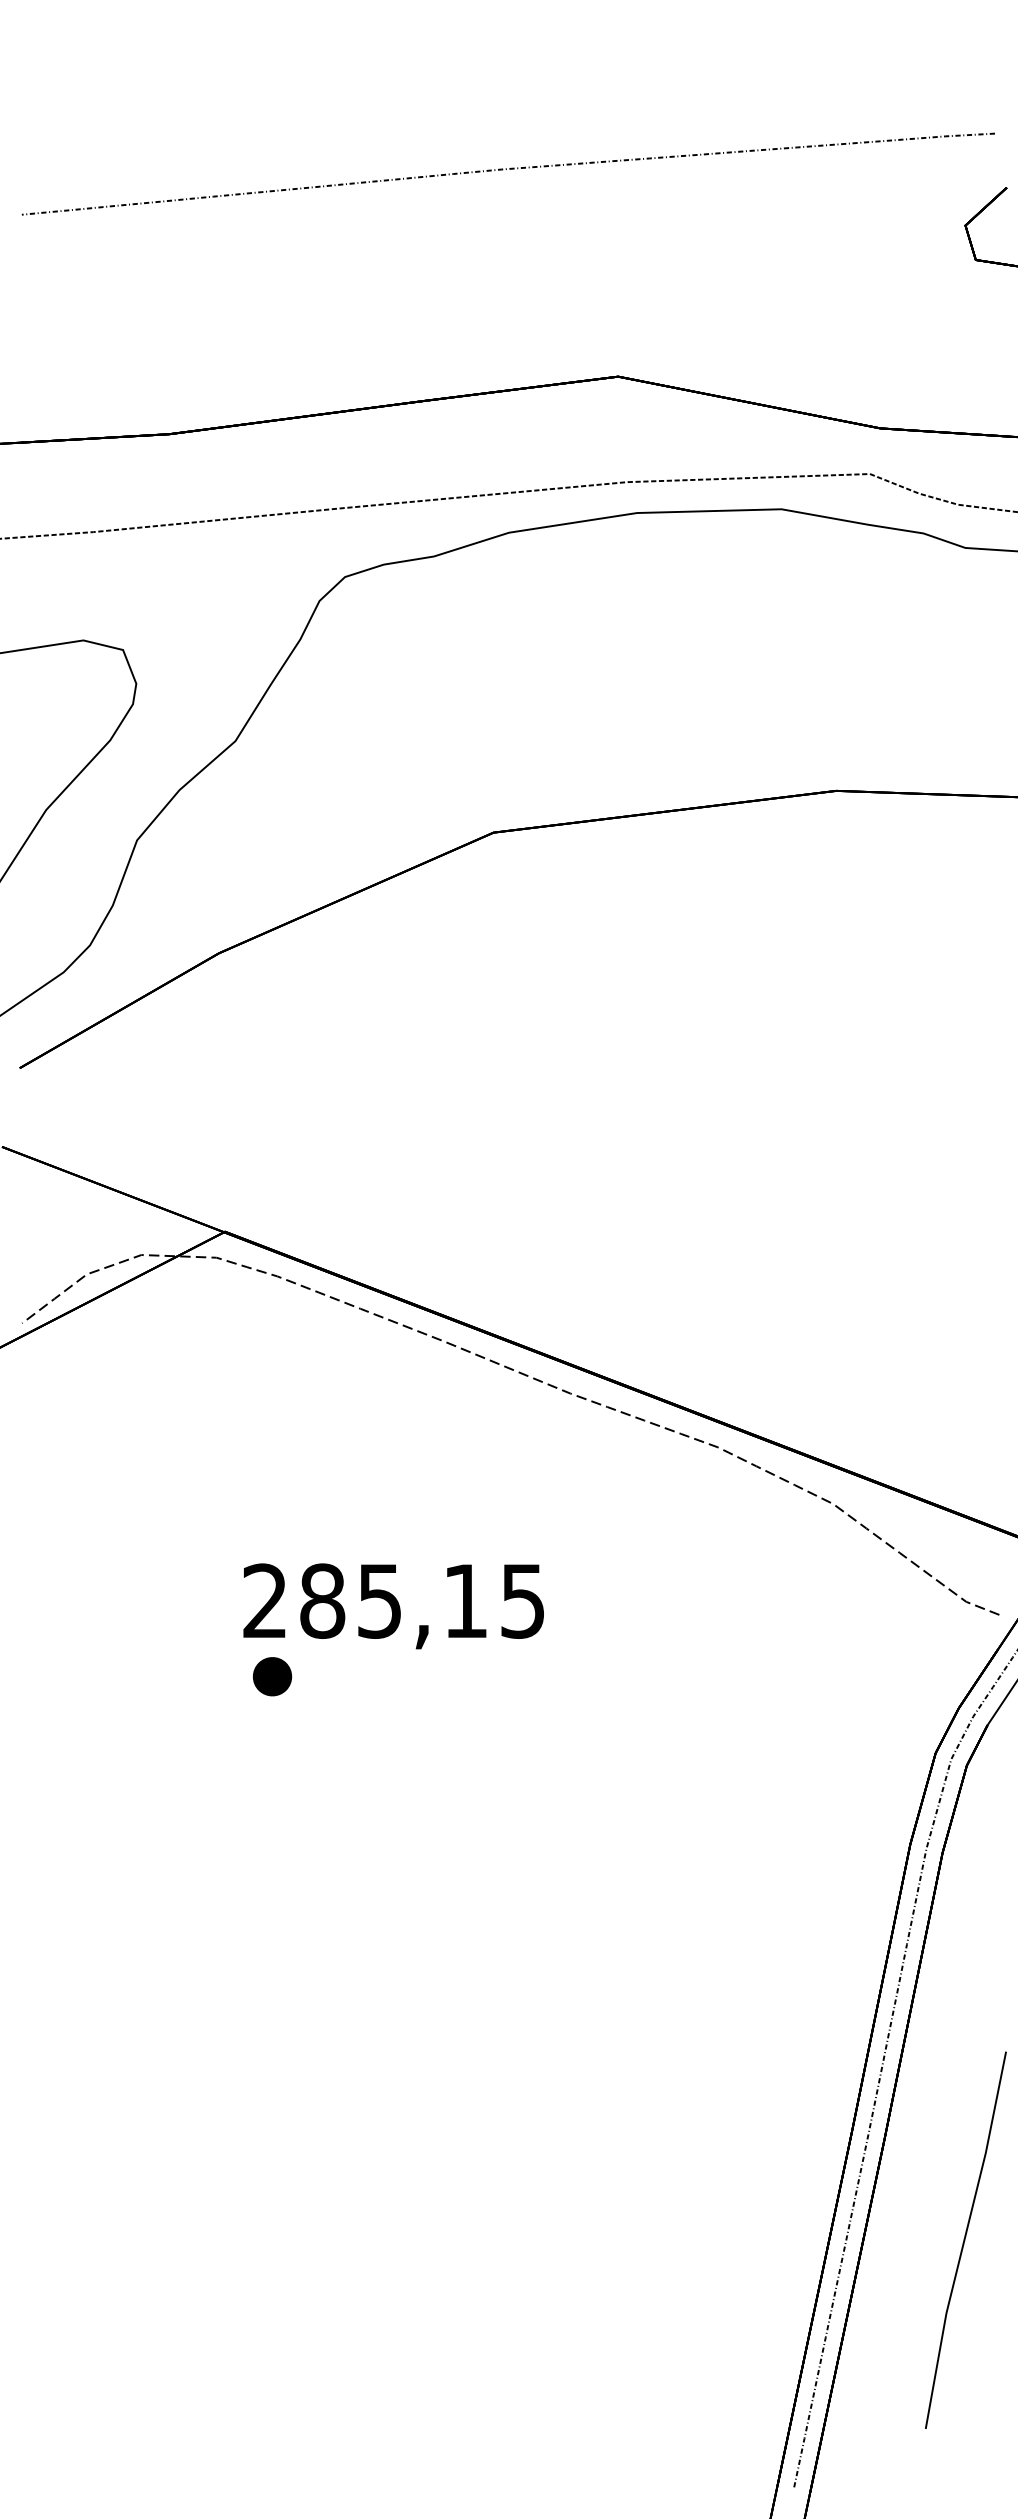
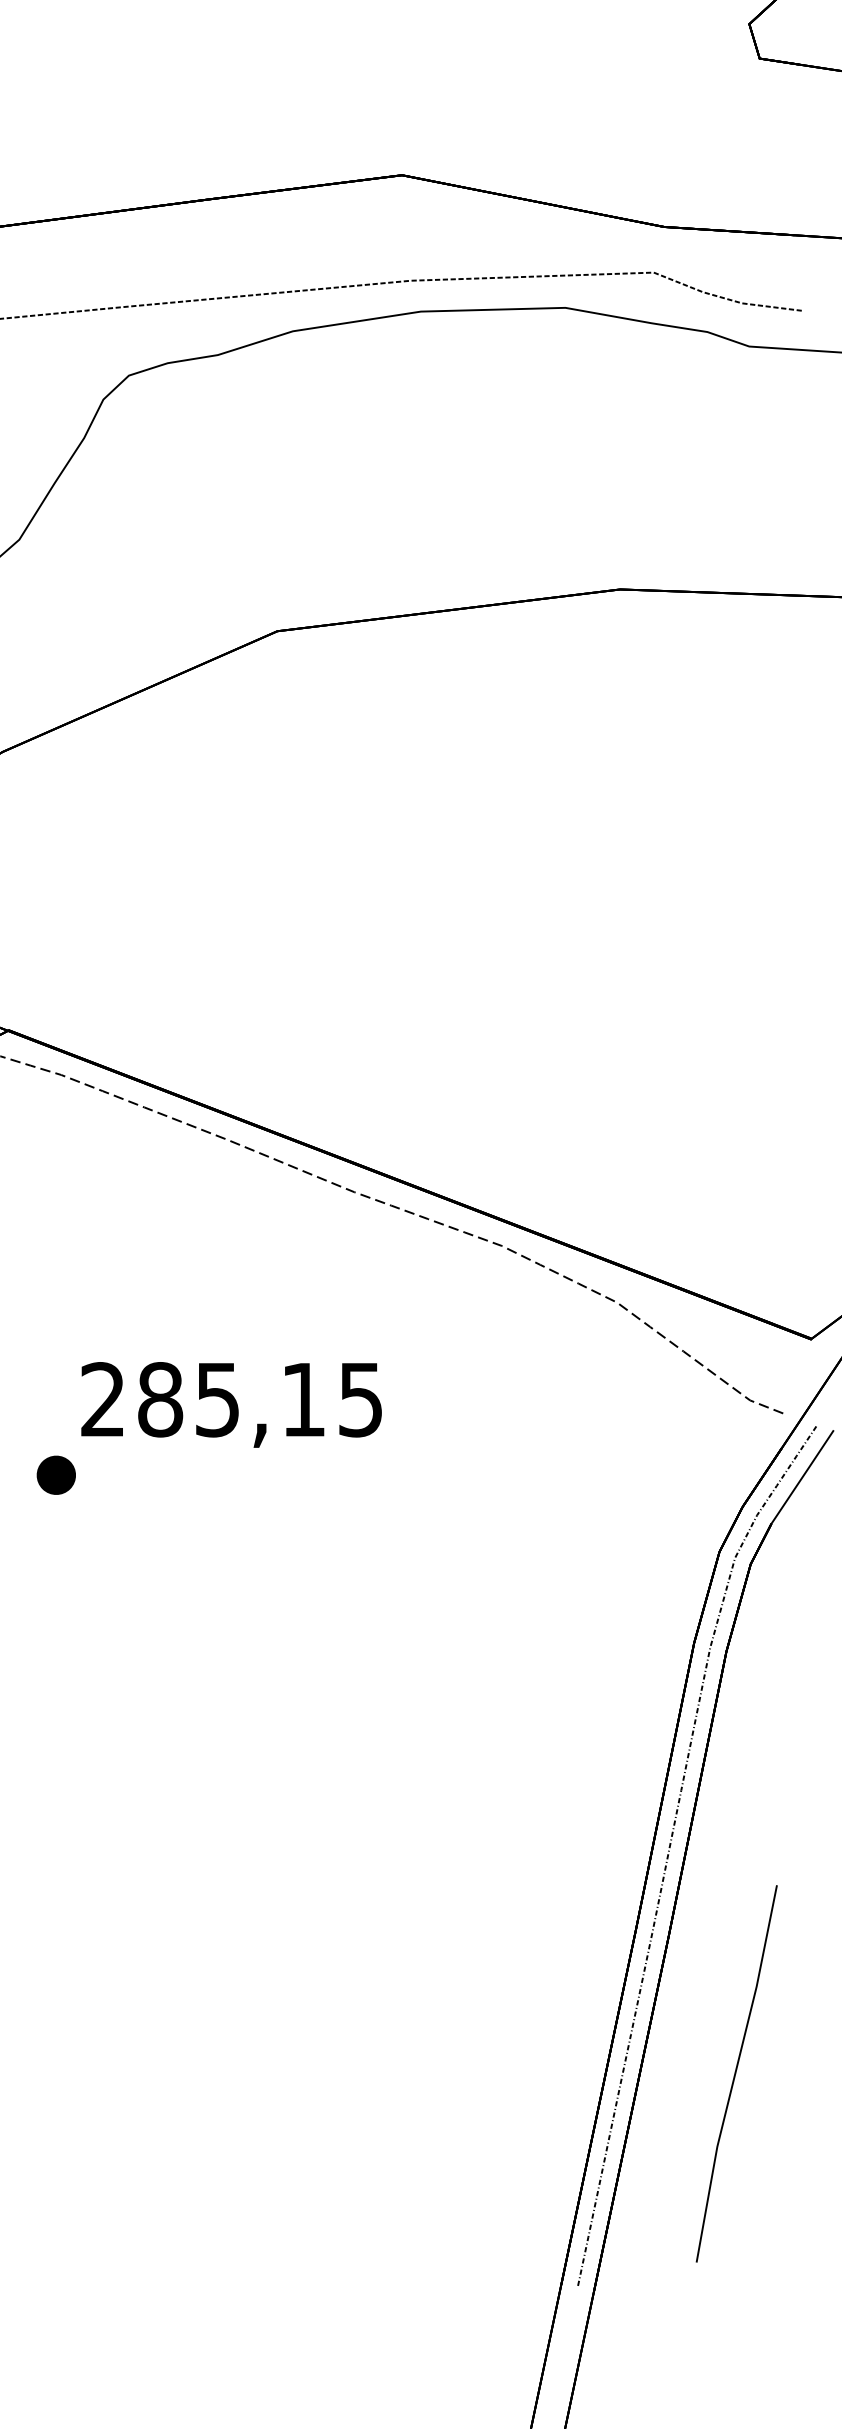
text: (393, 1606) -> (231, 1405), moved
line: (965, 2239) -> (736, 2073), moved

